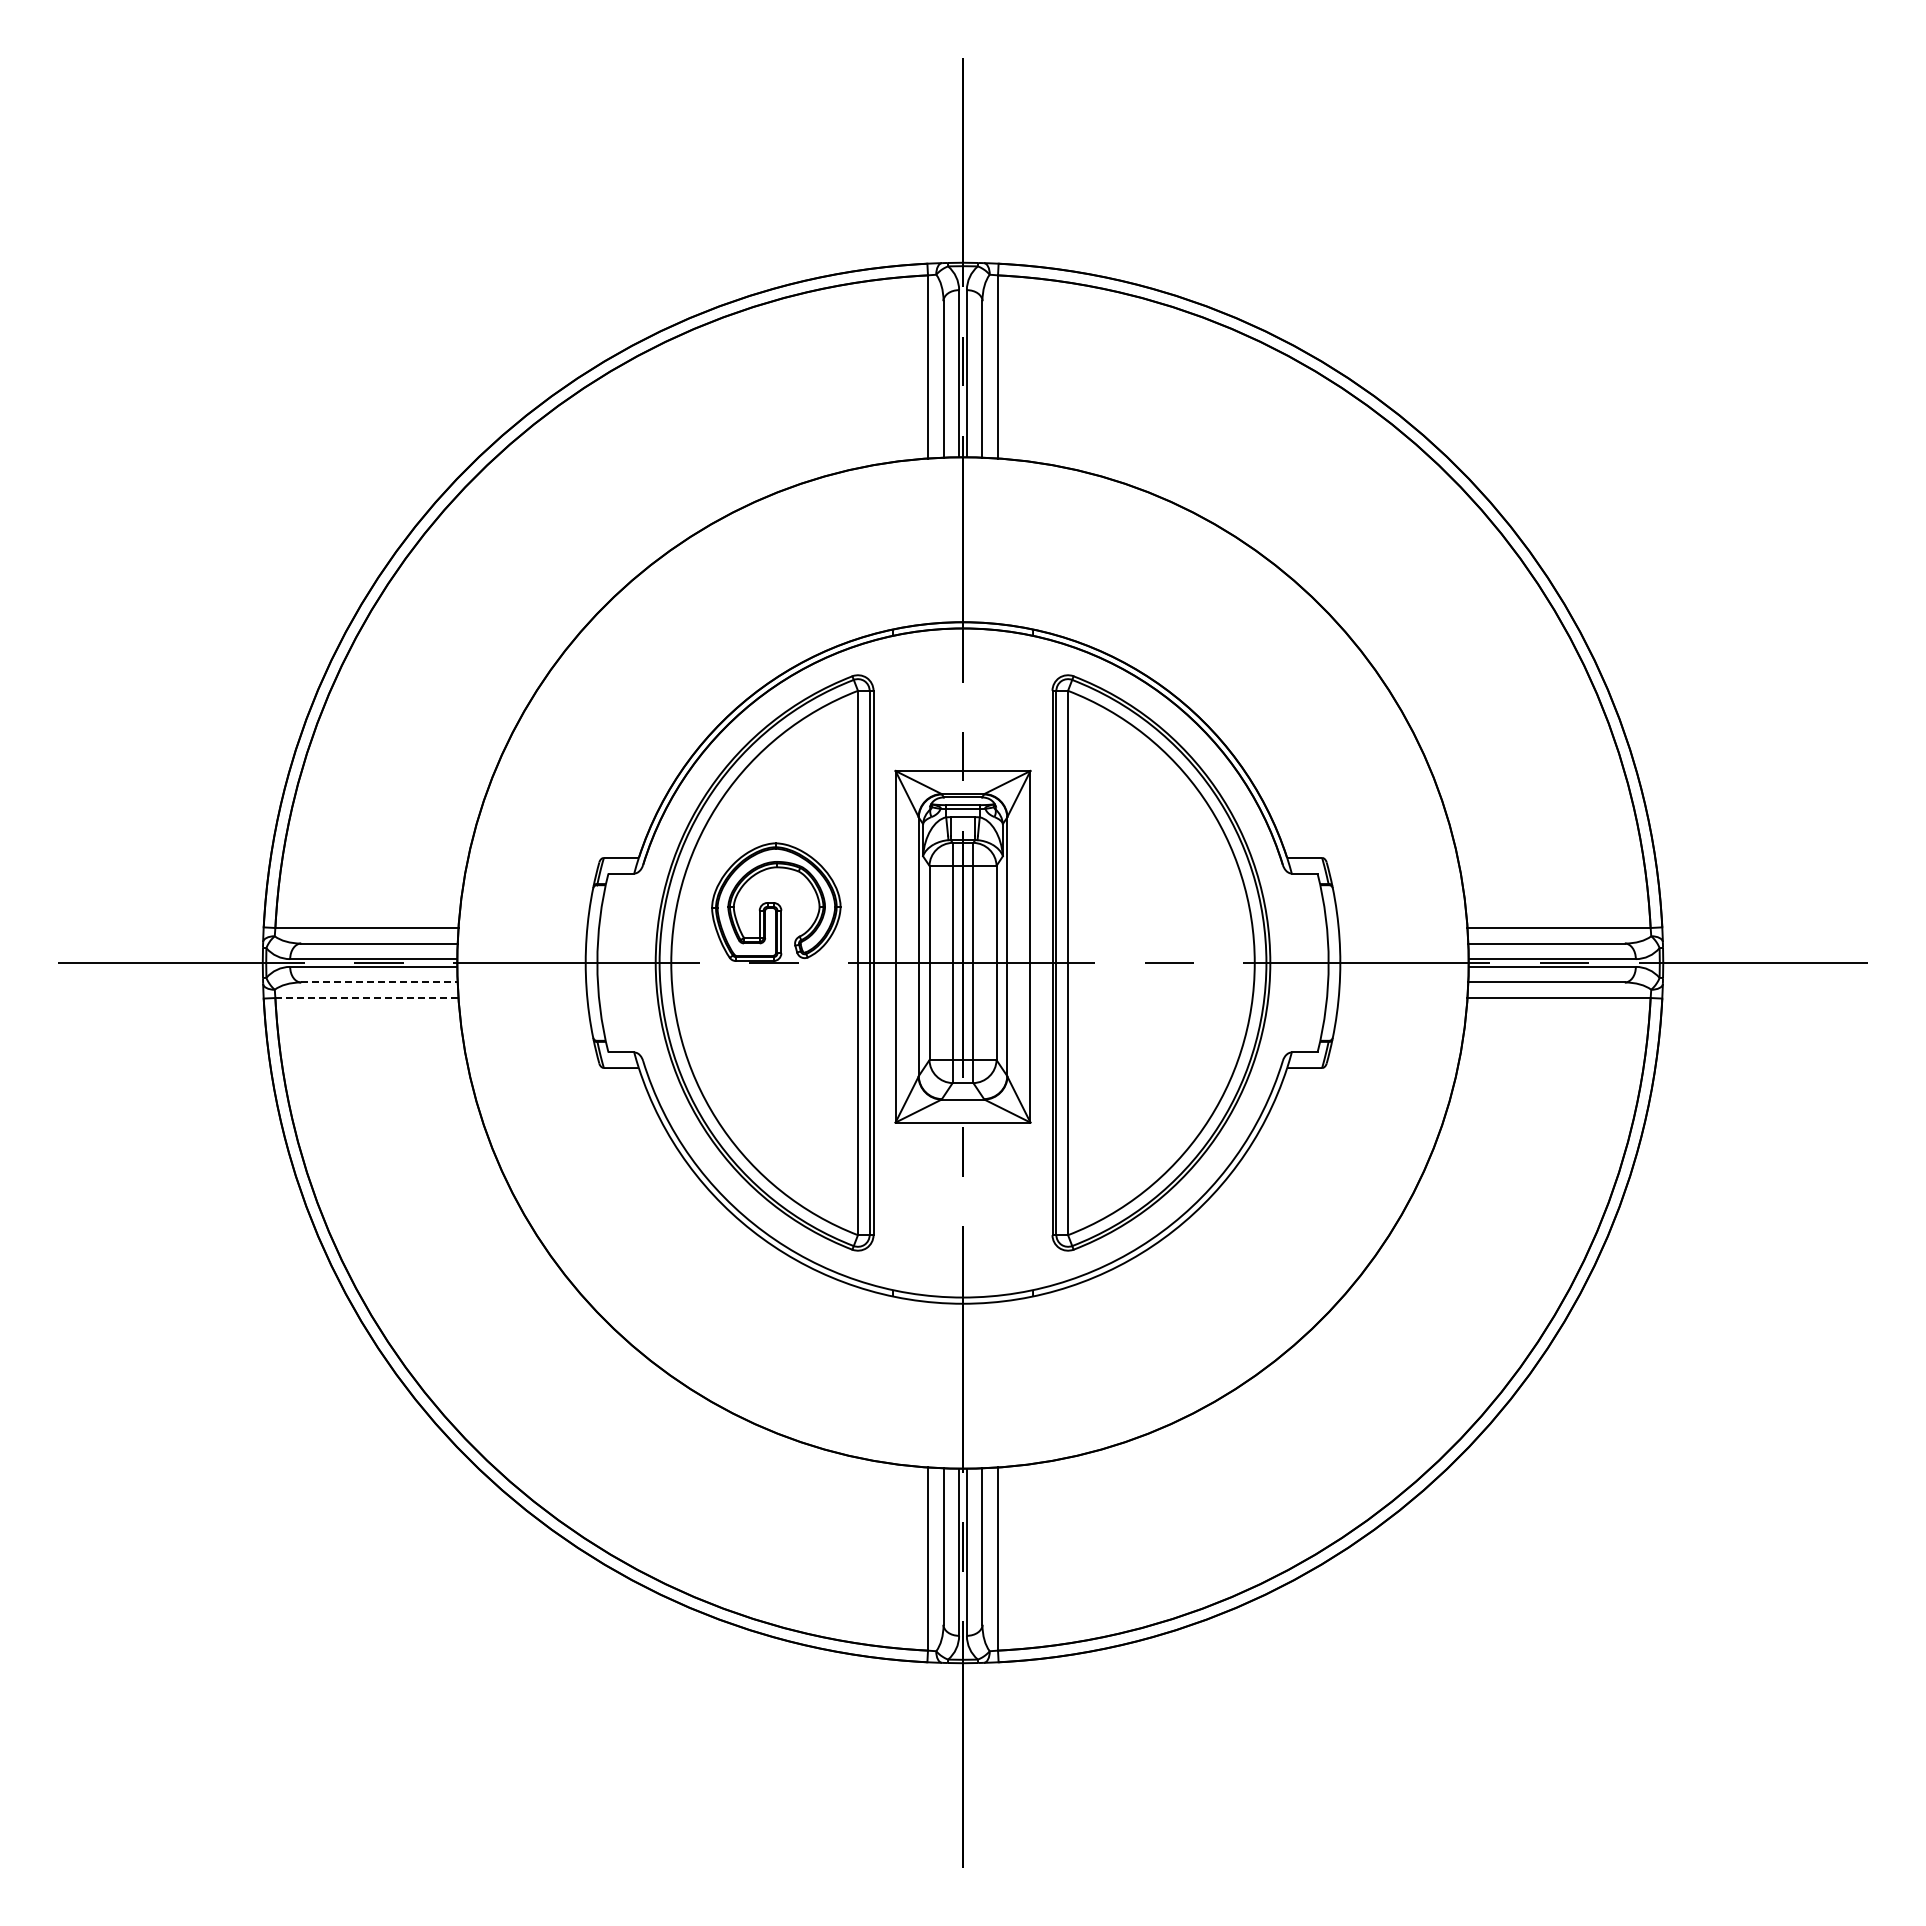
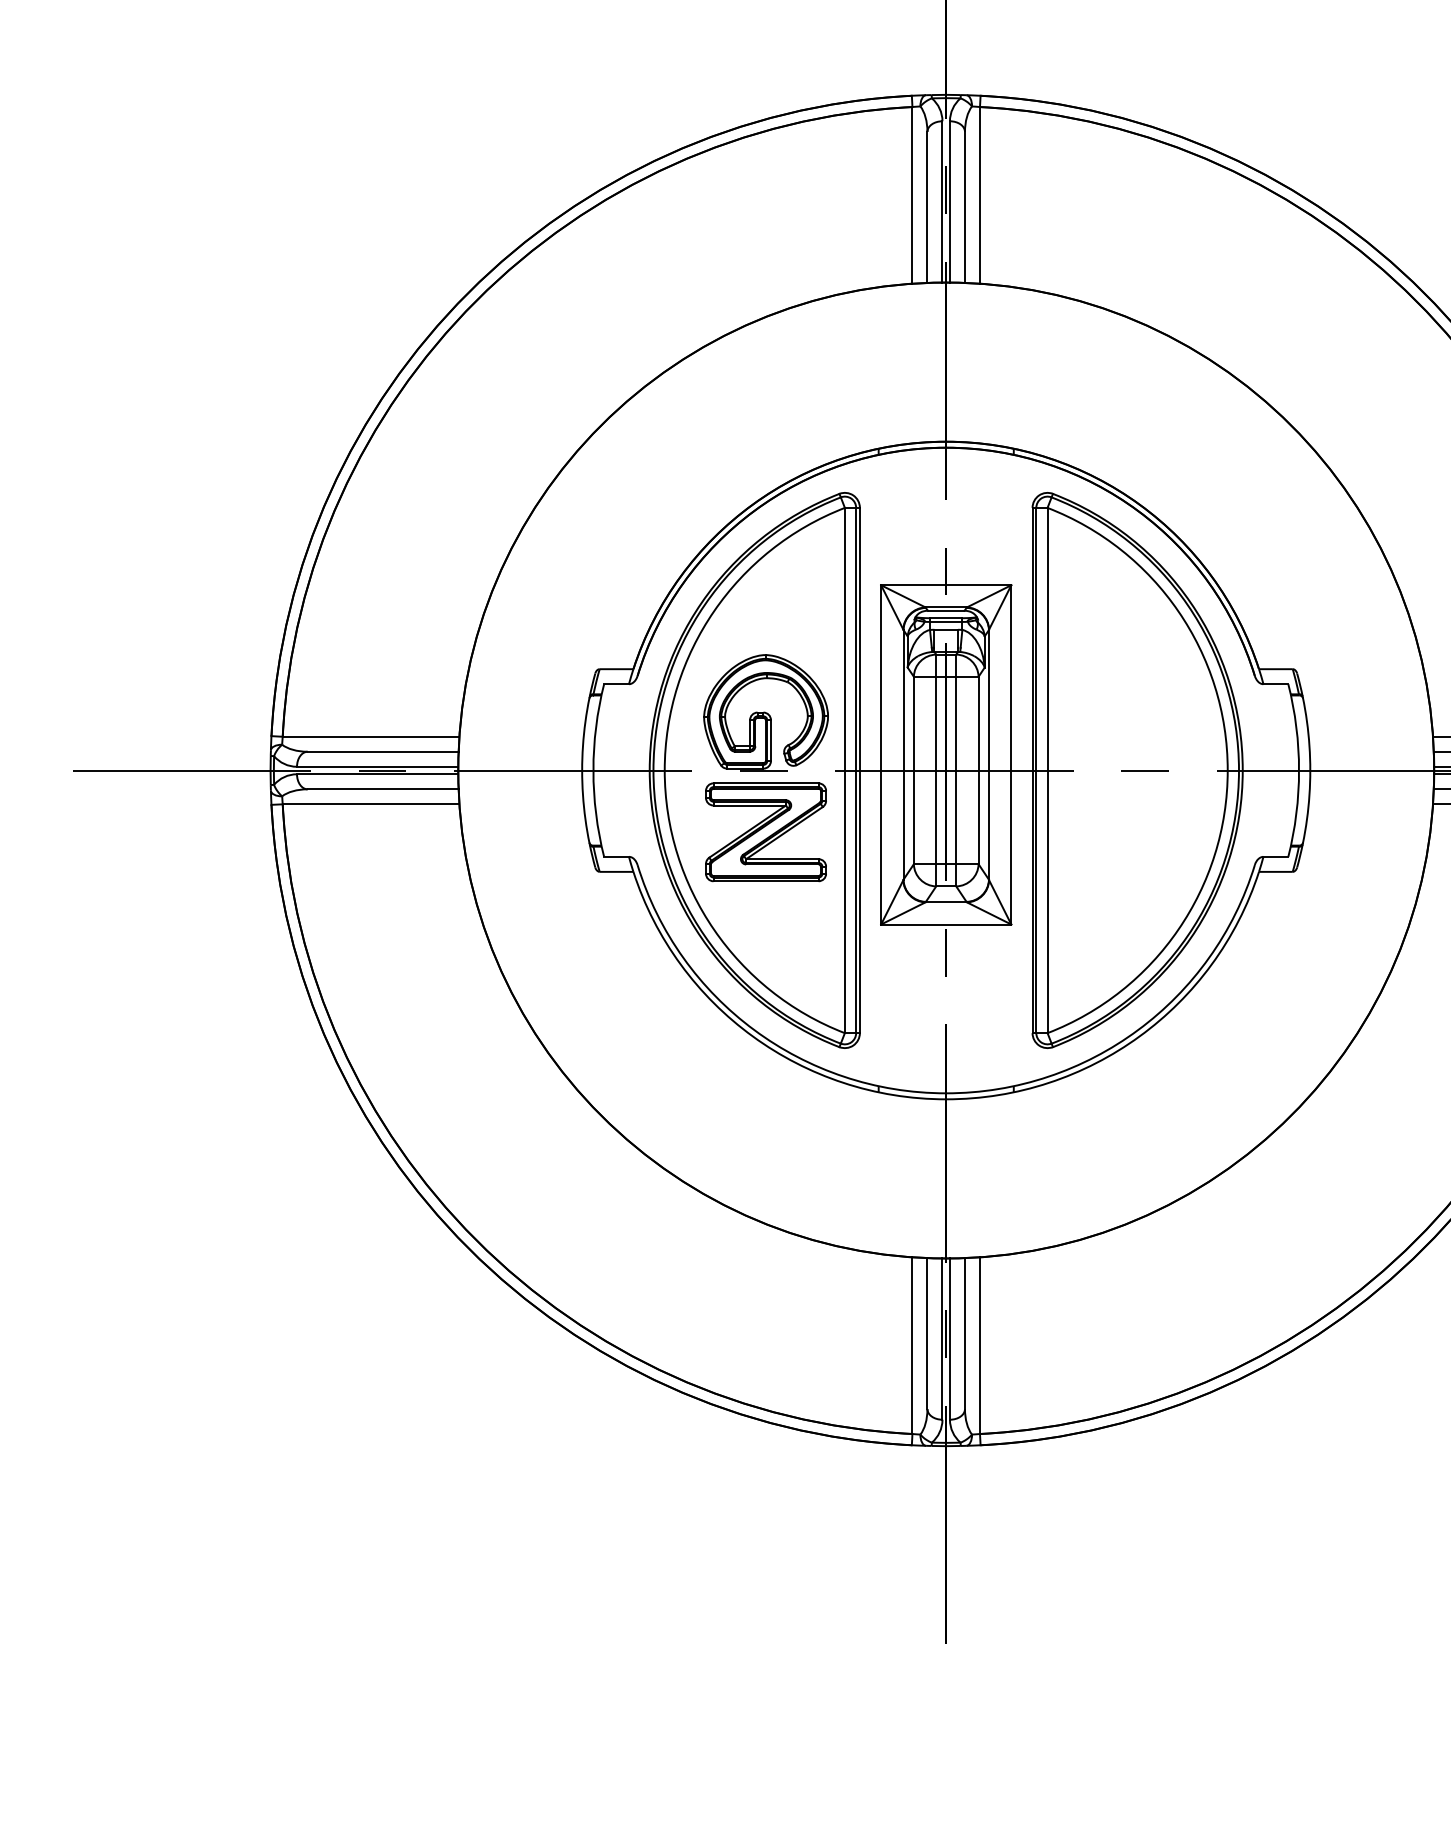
line: (379, 982) -> (383, 789), dashed -> solid
line: (366, 998) -> (370, 804), dashed -> solid
part: (776, 1026) -> (766, 831), added

